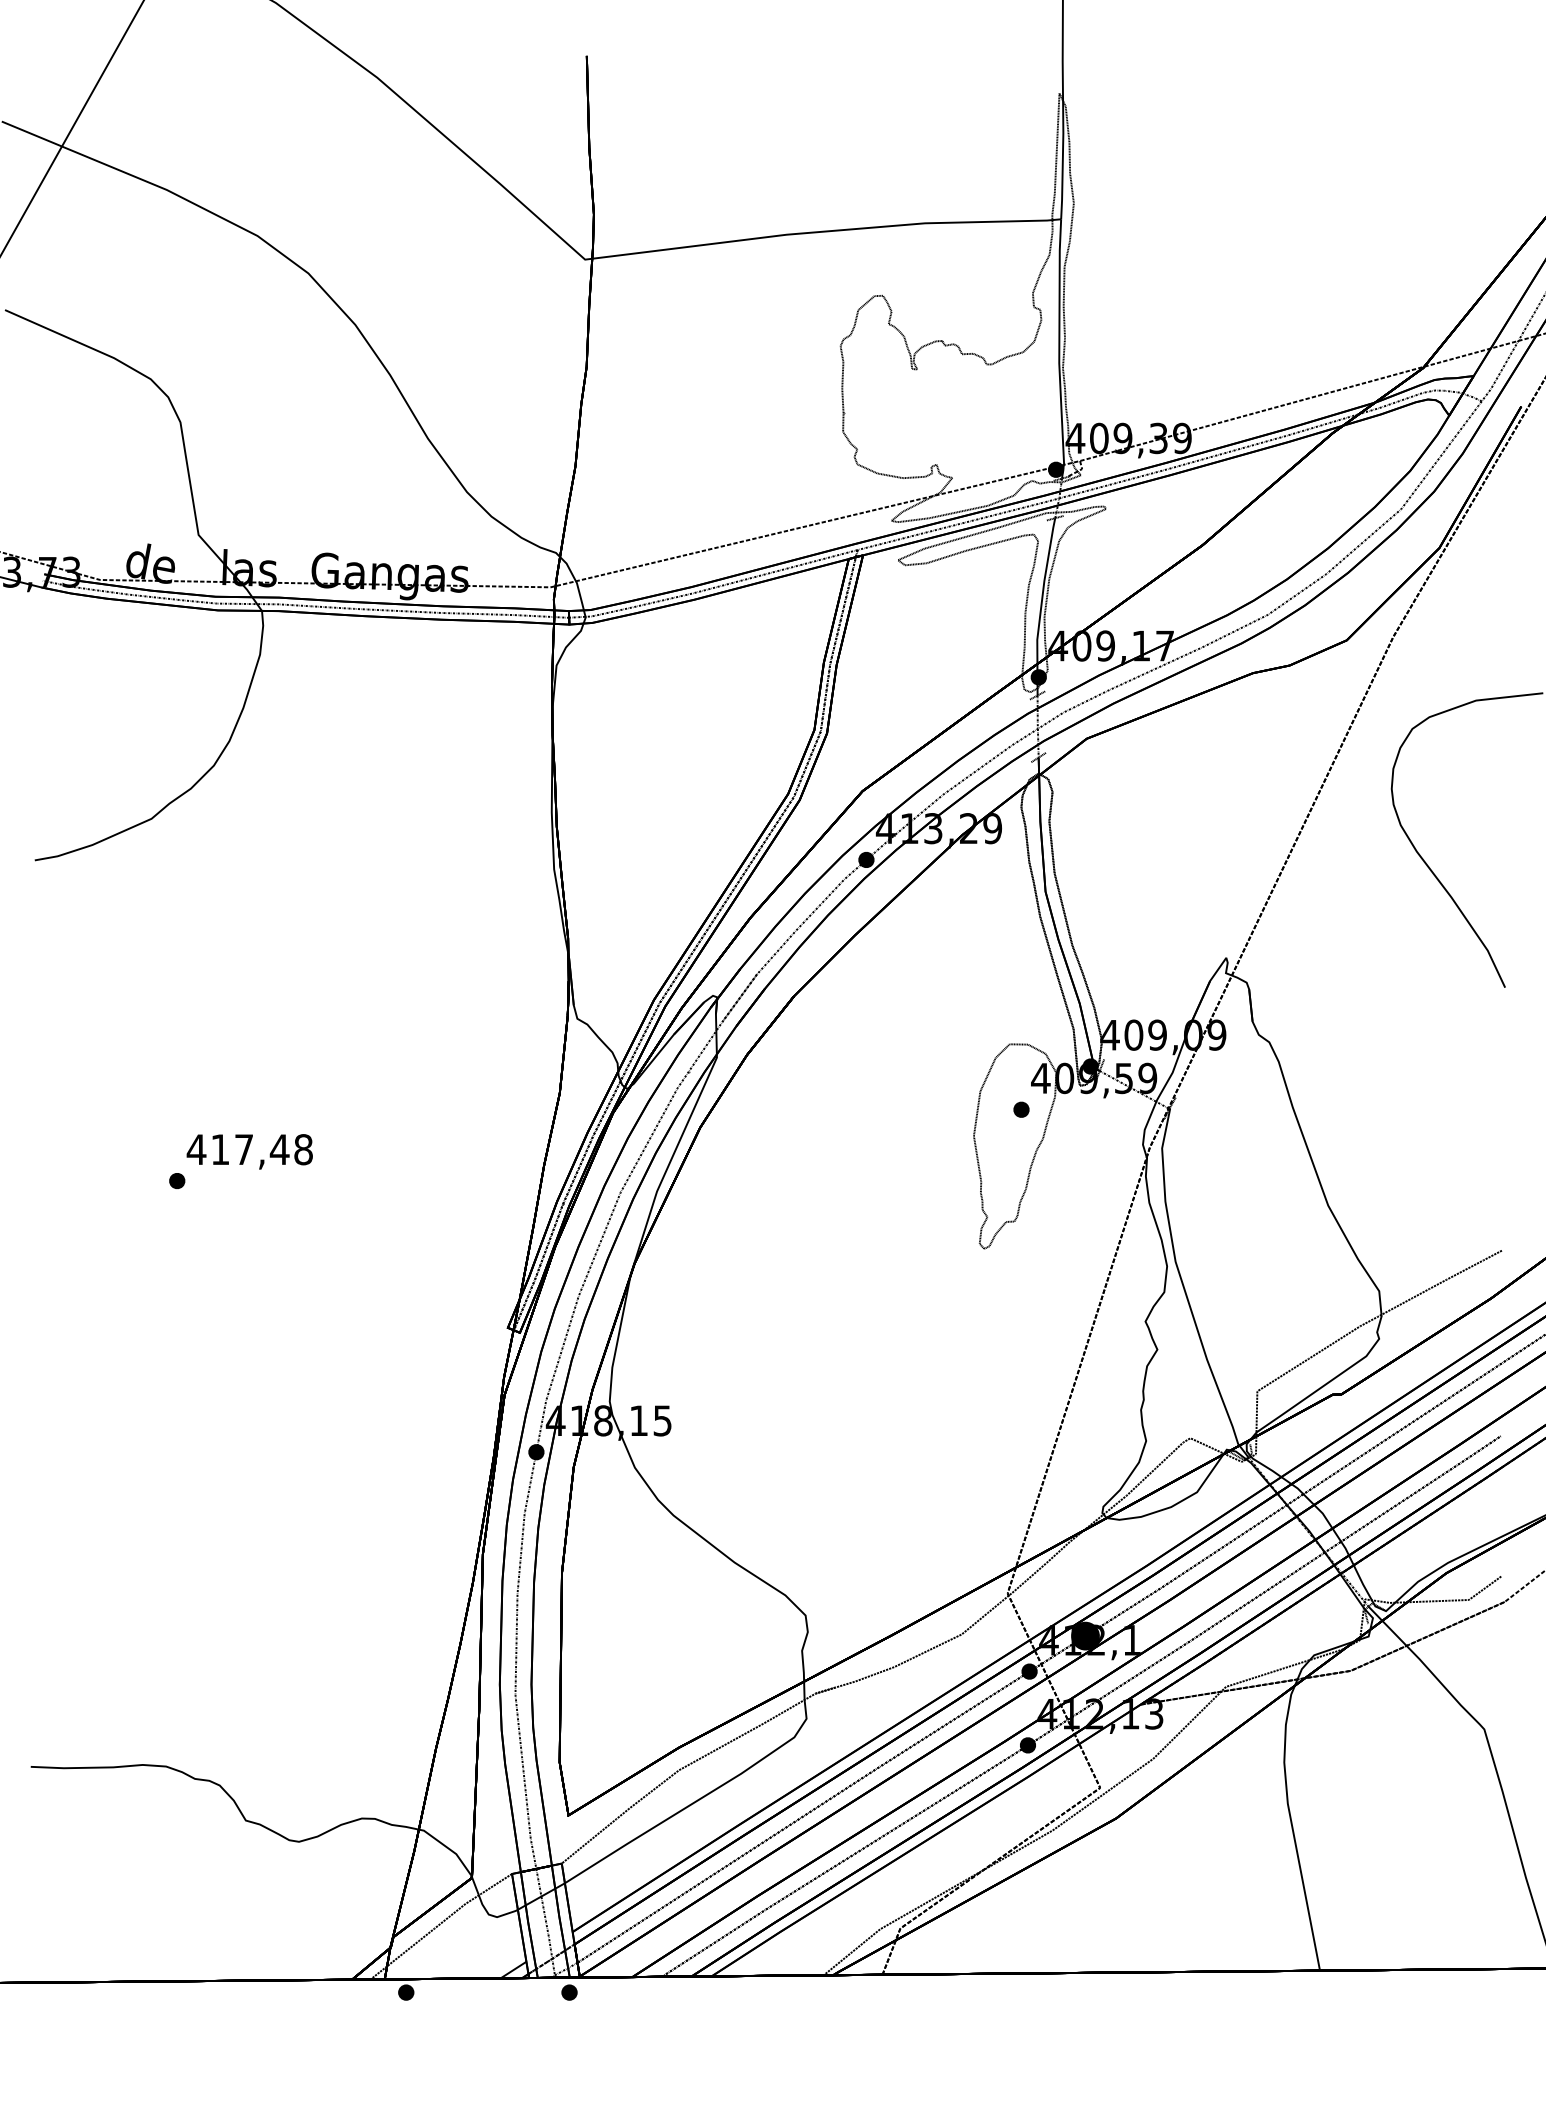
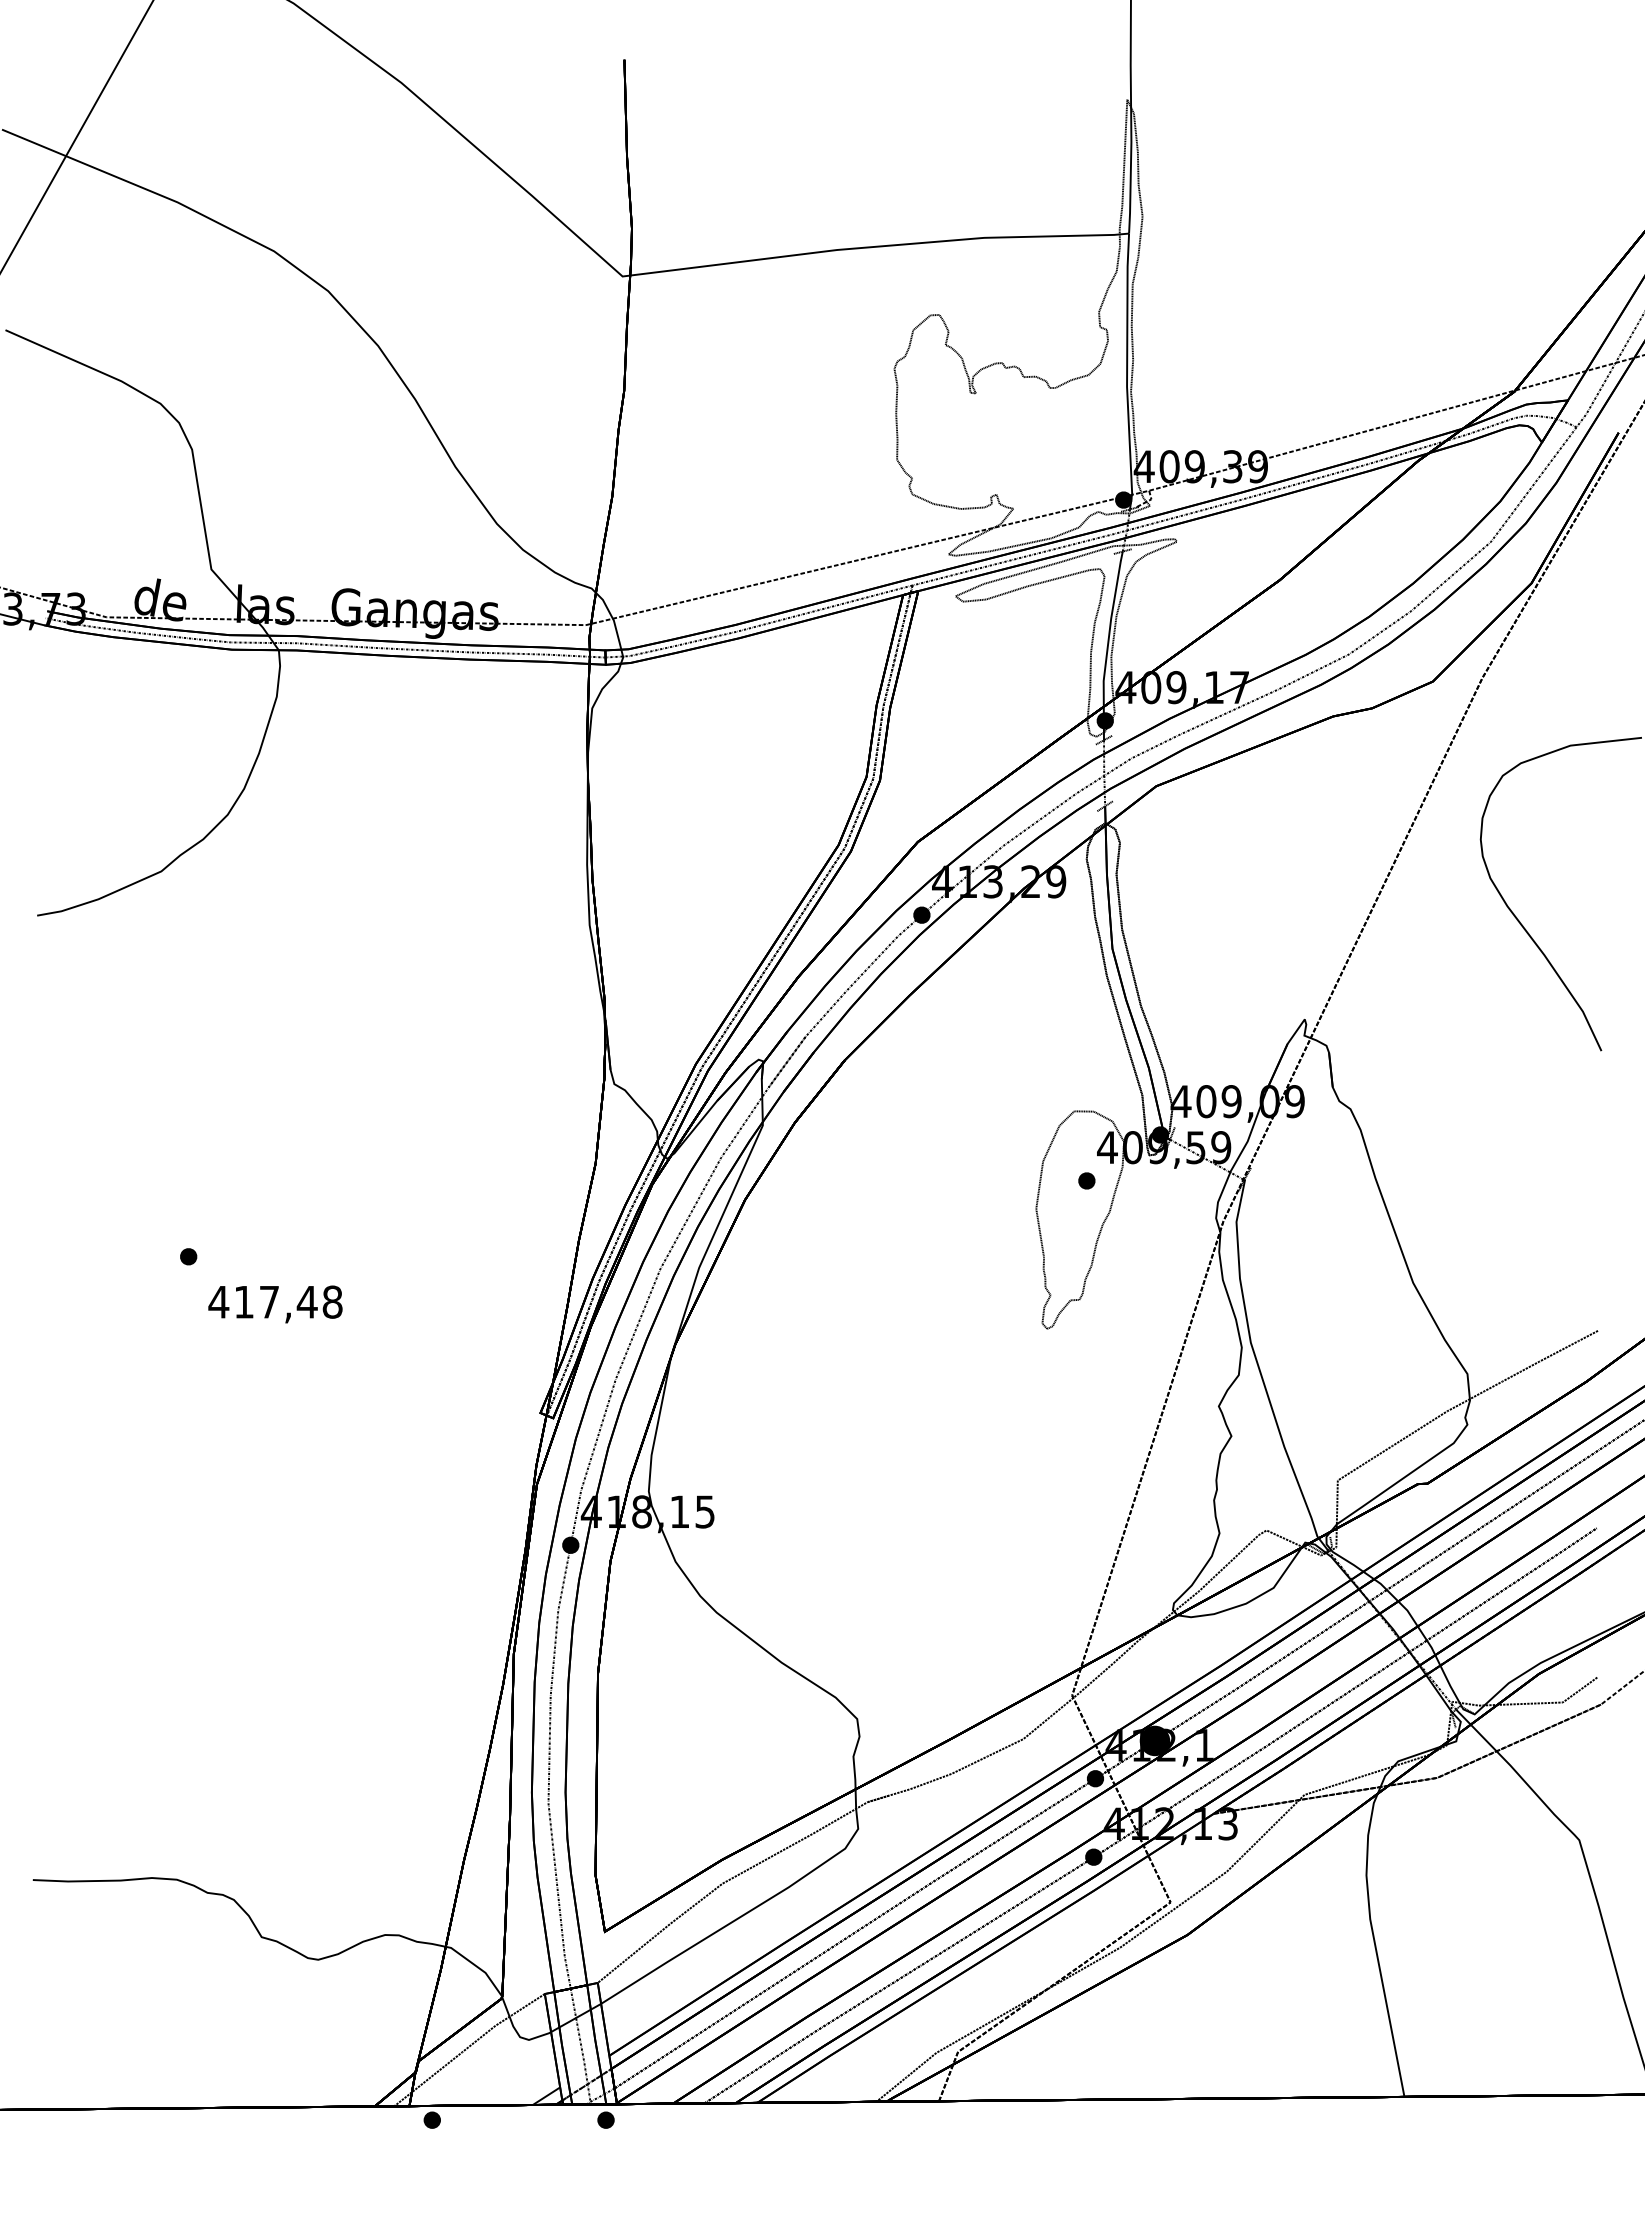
text: (249, 1151) -> (275, 1304), moved

